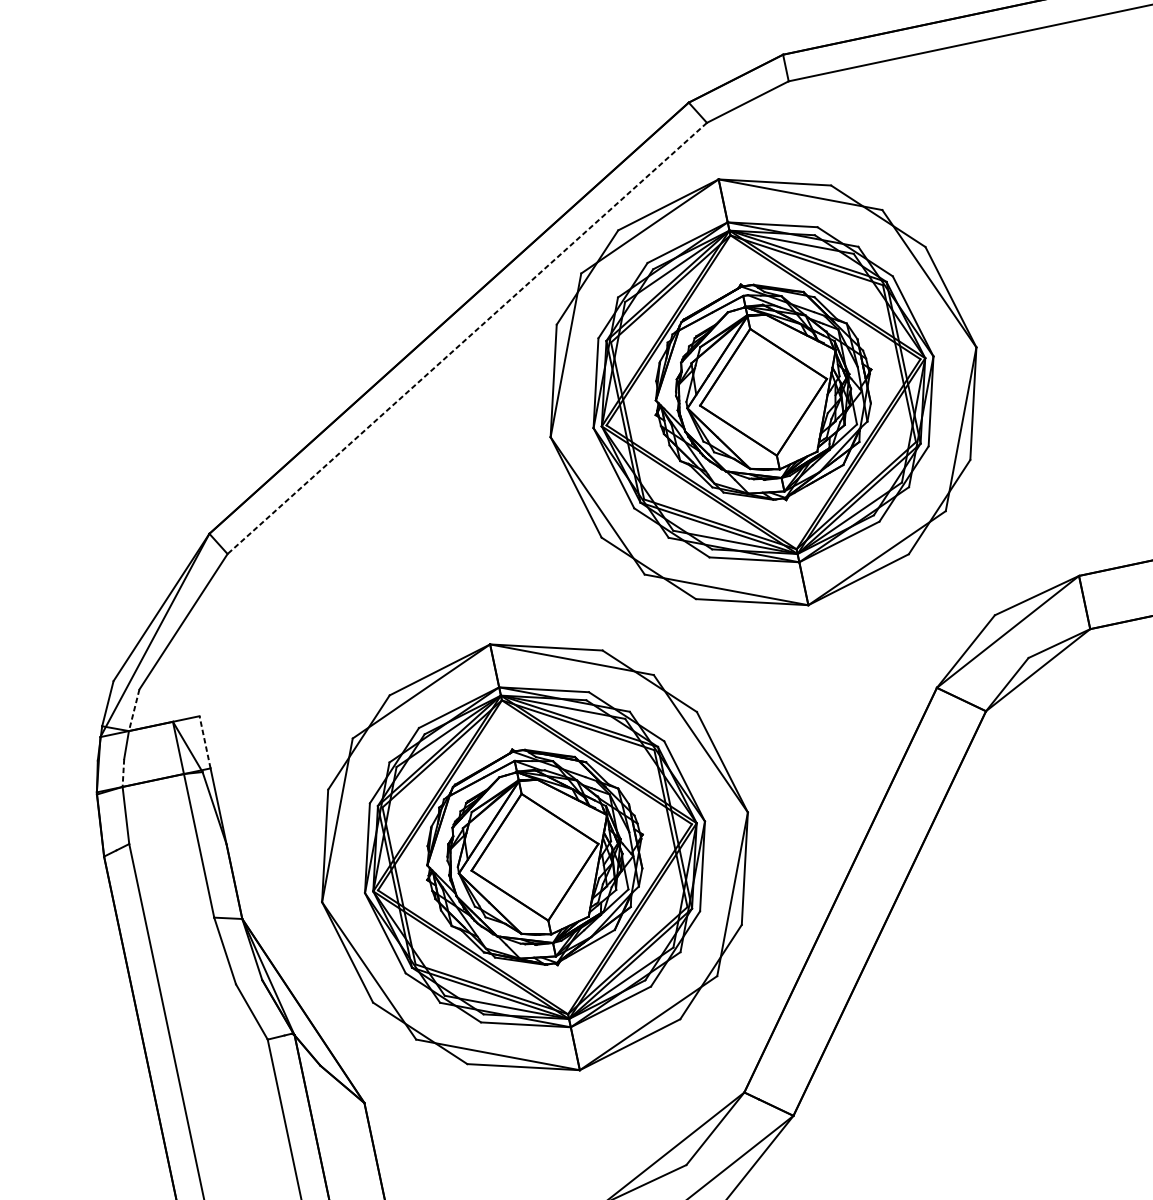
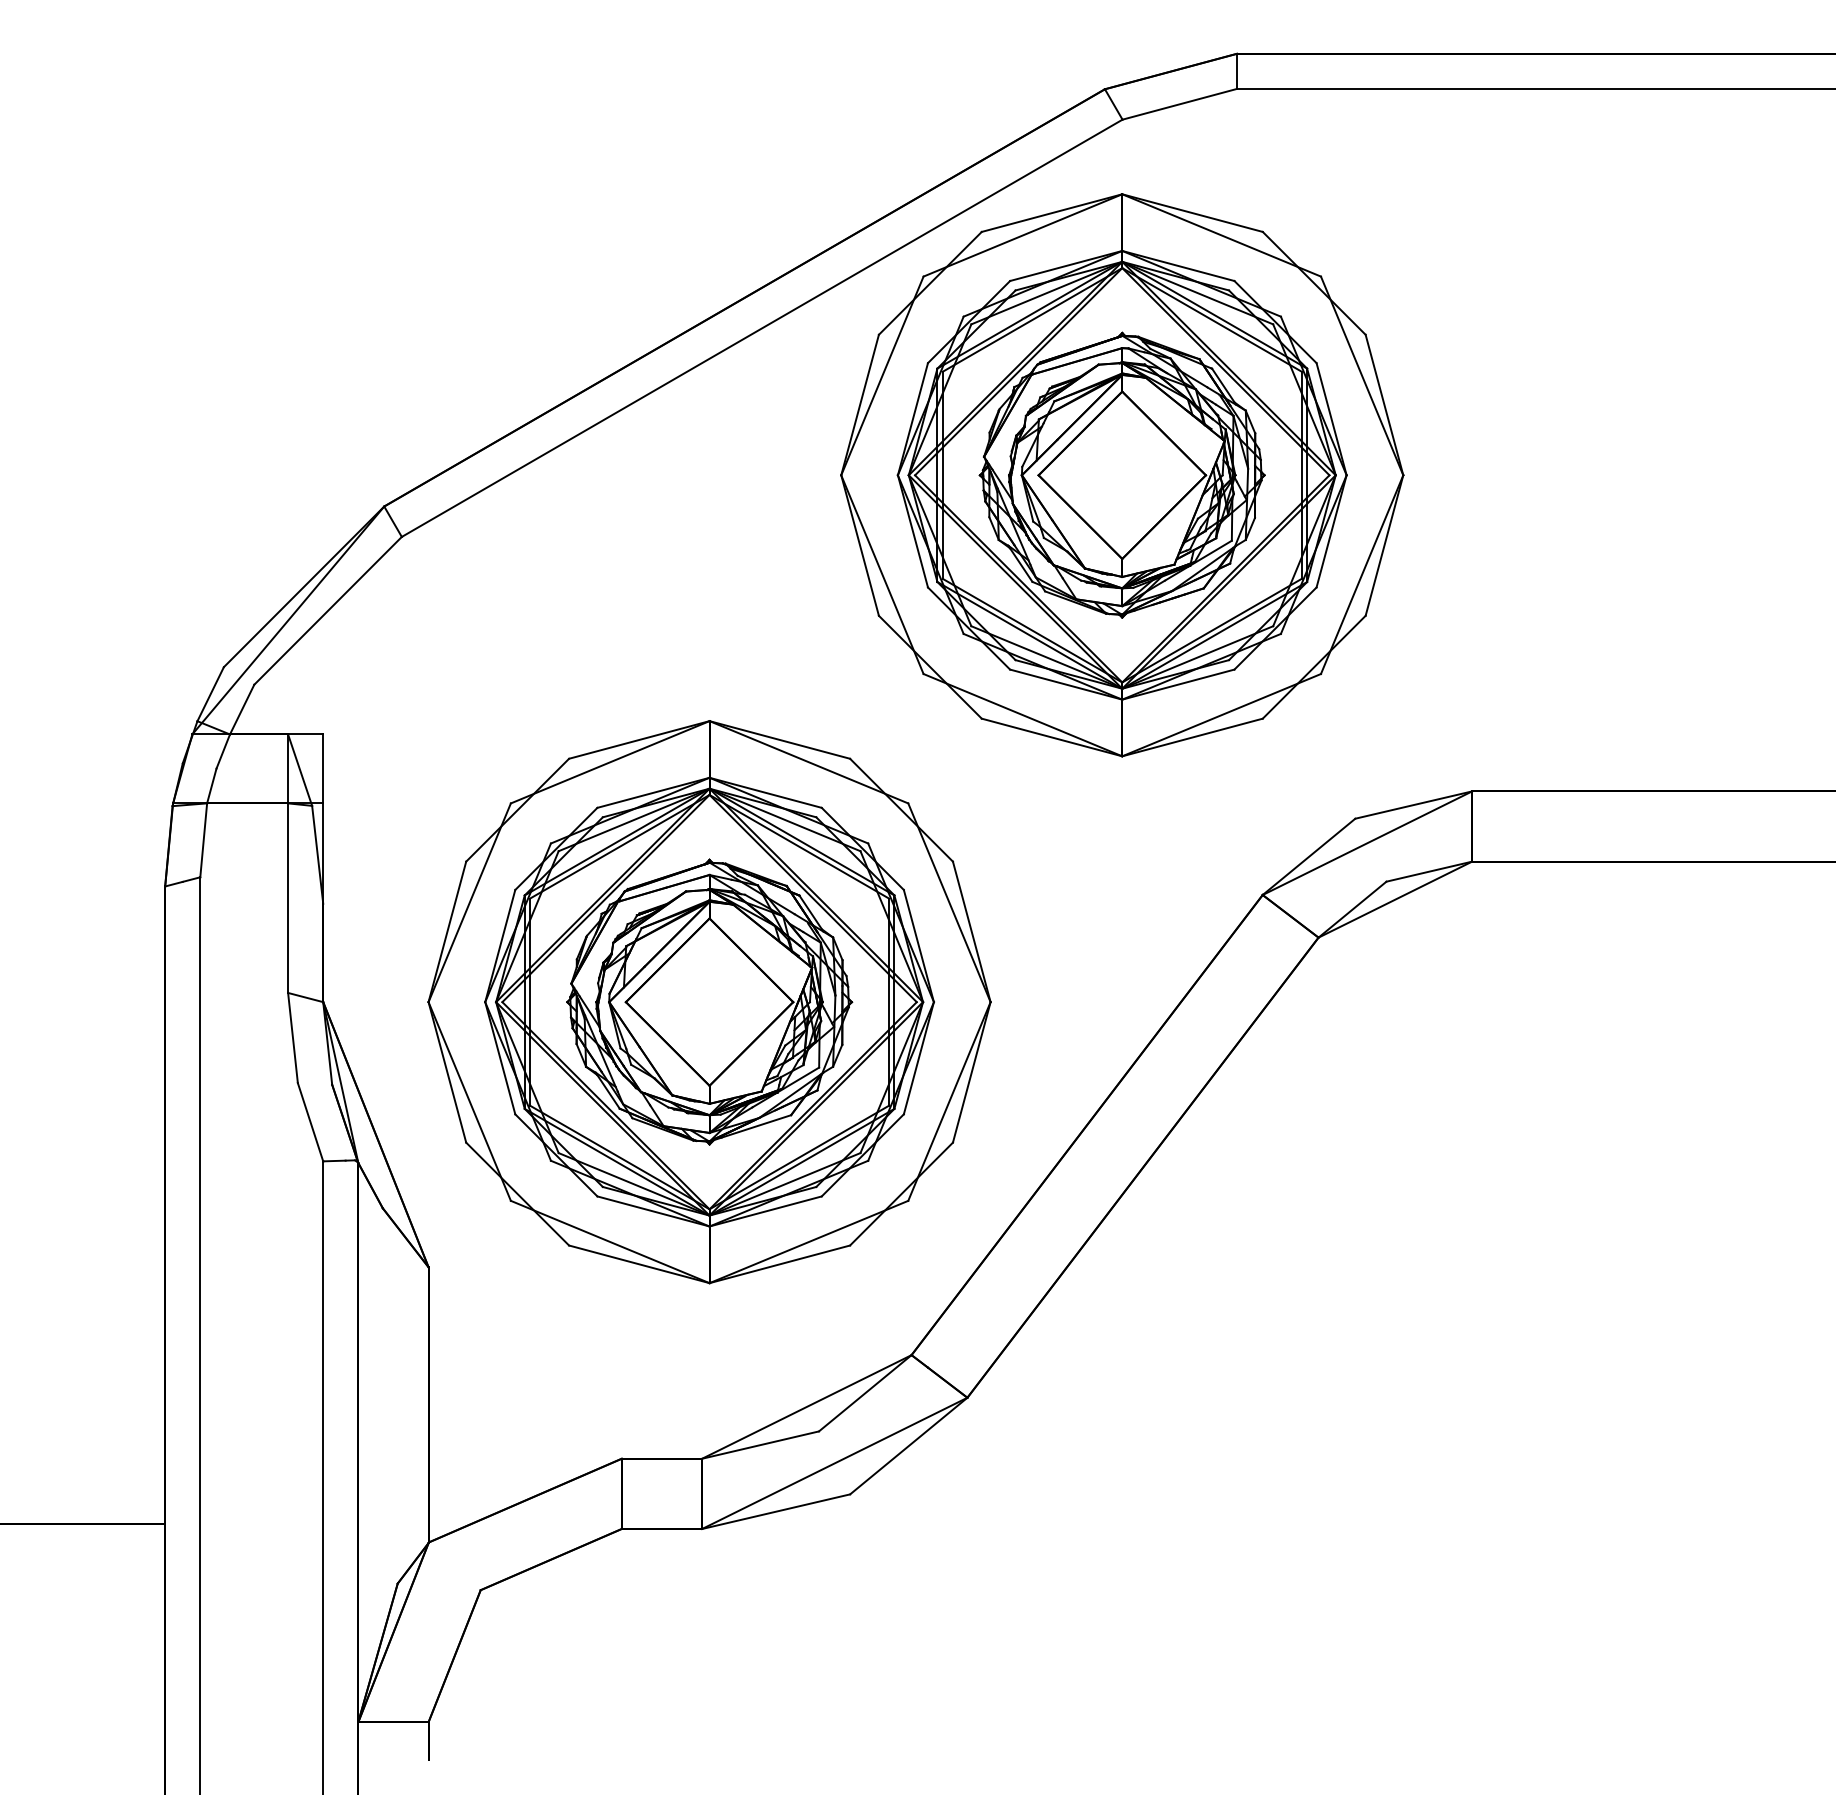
line: (466, 338) -> (761, 328), dashed -> solid
line: (134, 710) -> (242, 709), dashed -> solid
line: (205, 741) -> (323, 768), dashed -> solid
line: (123, 773) -> (211, 786), dashed -> solid

